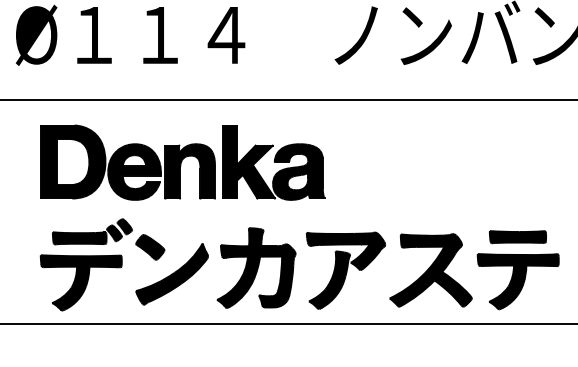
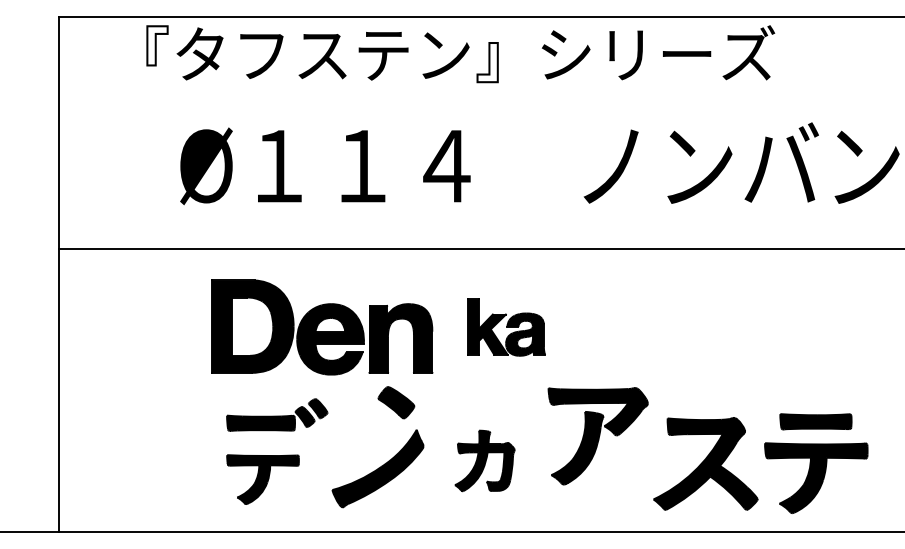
part: (273, 162) -> (506, 327), size x0.6
part: (150, 247) -> (396, 402), moved
part: (256, 267) -> (484, 460), size x0.6
part: (345, 270) -> (597, 436), moved
part: (80, 282) -> (262, 479), size x0.7

